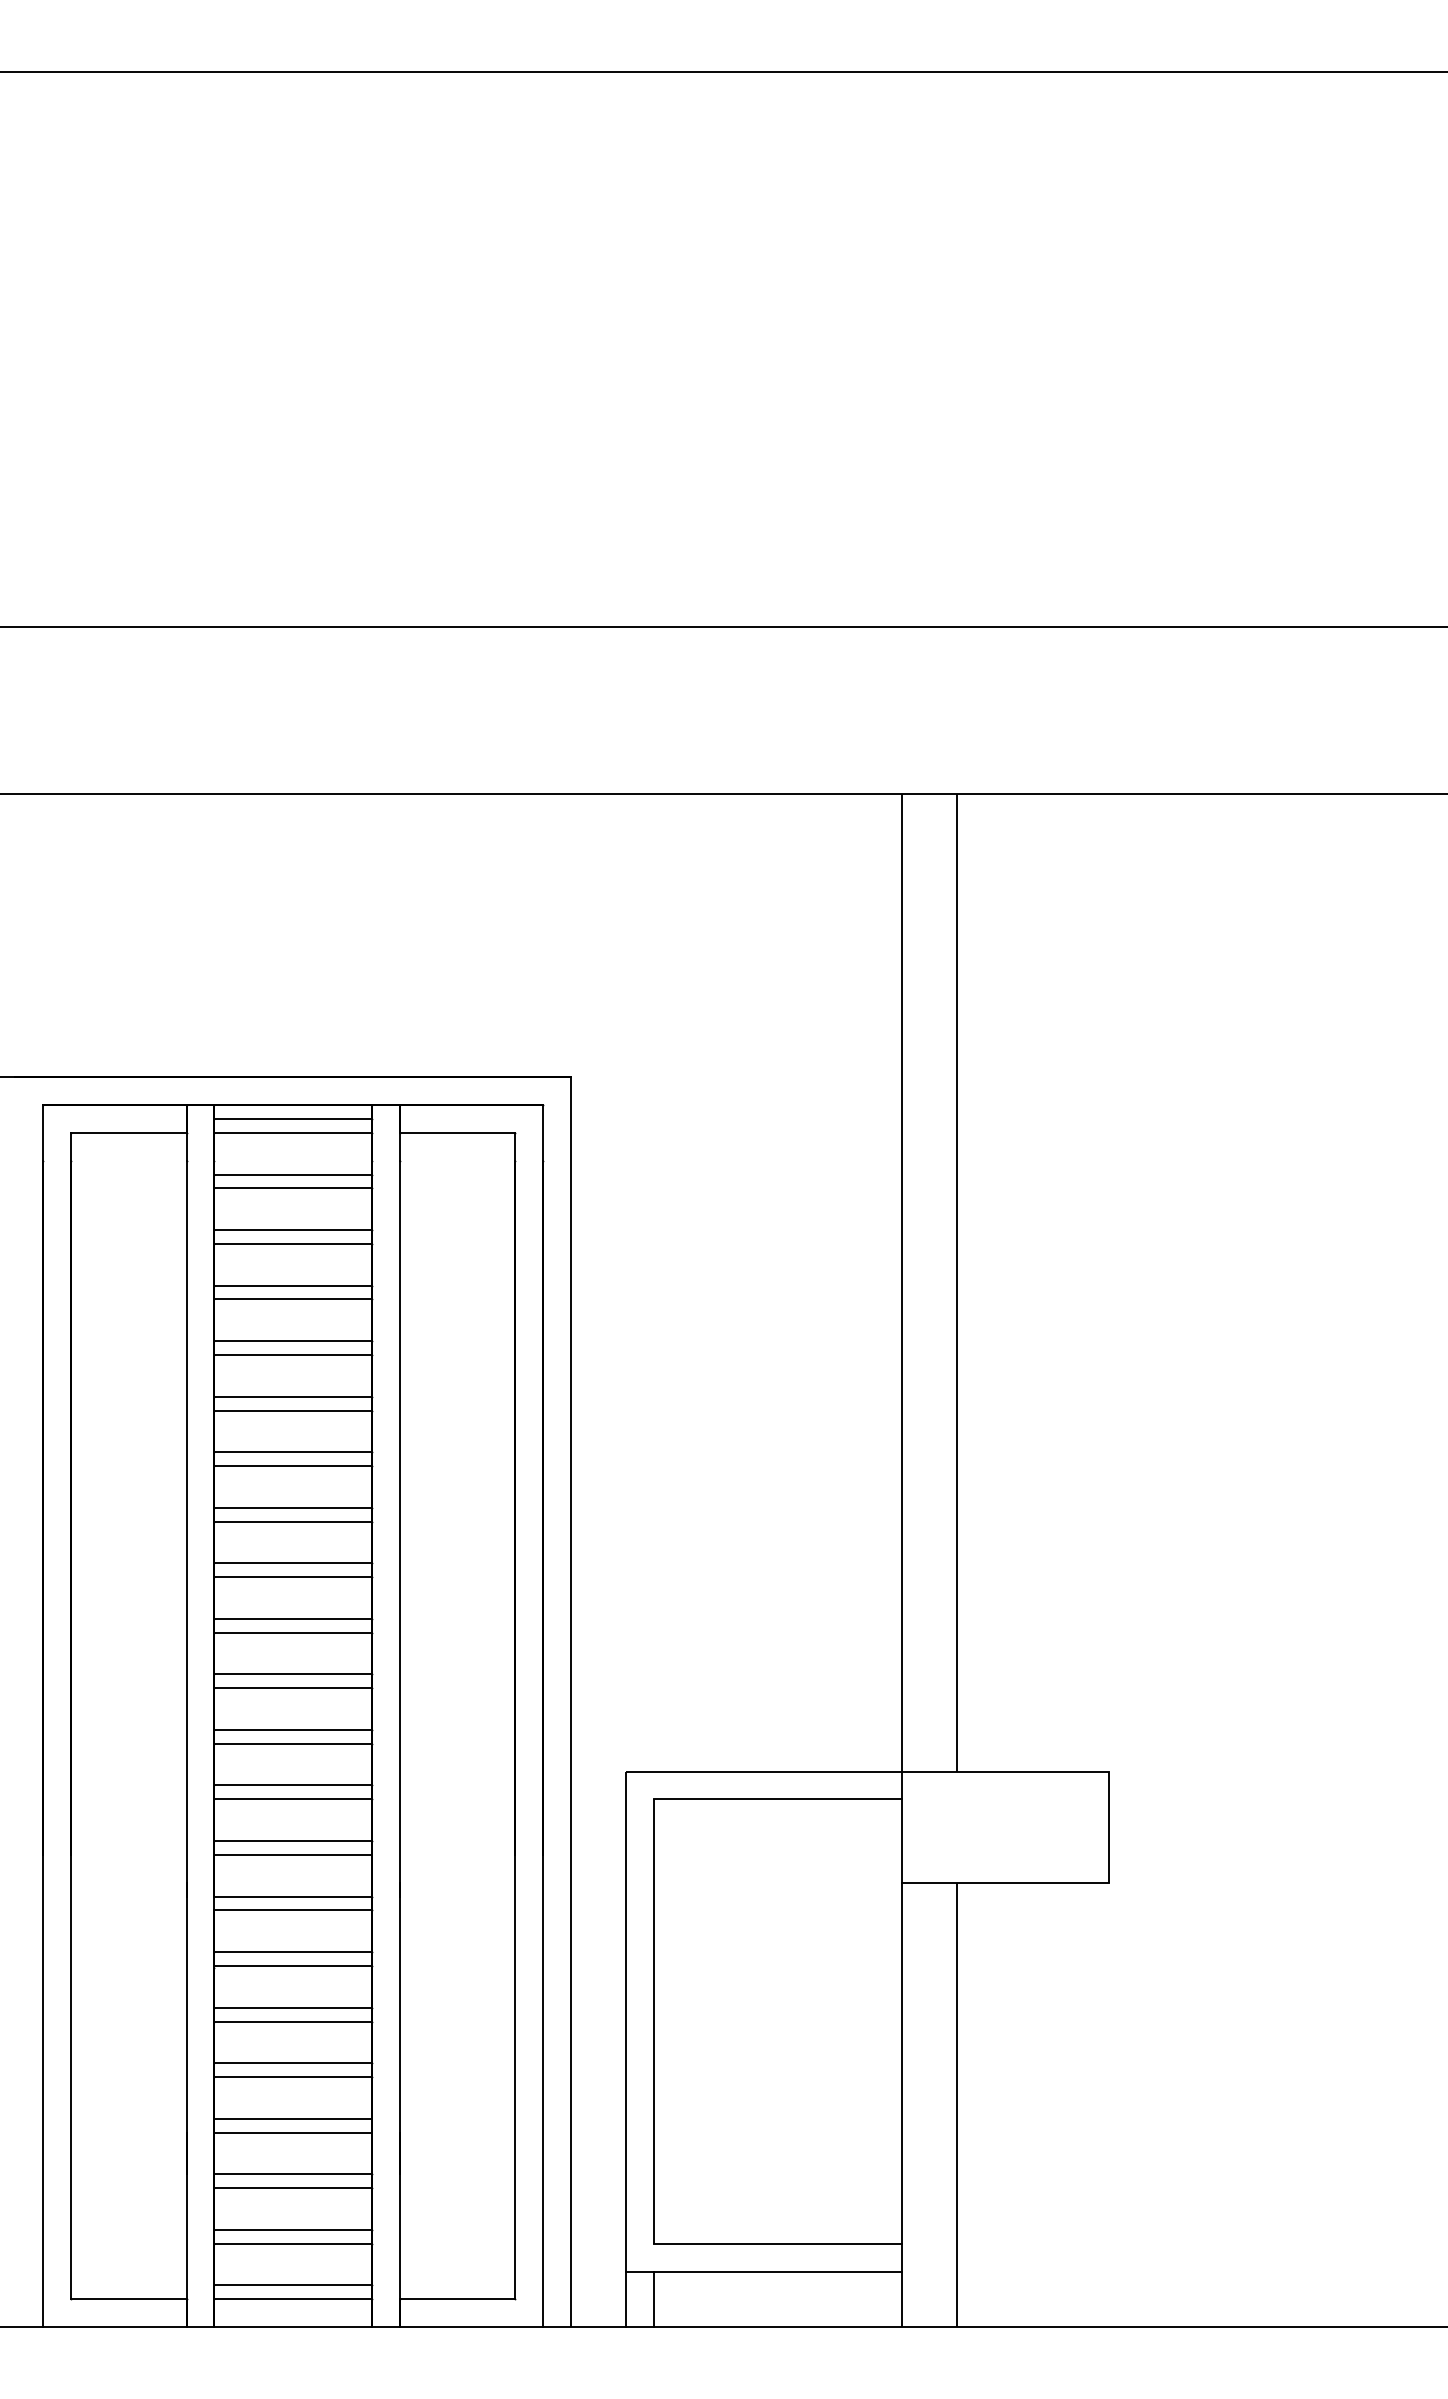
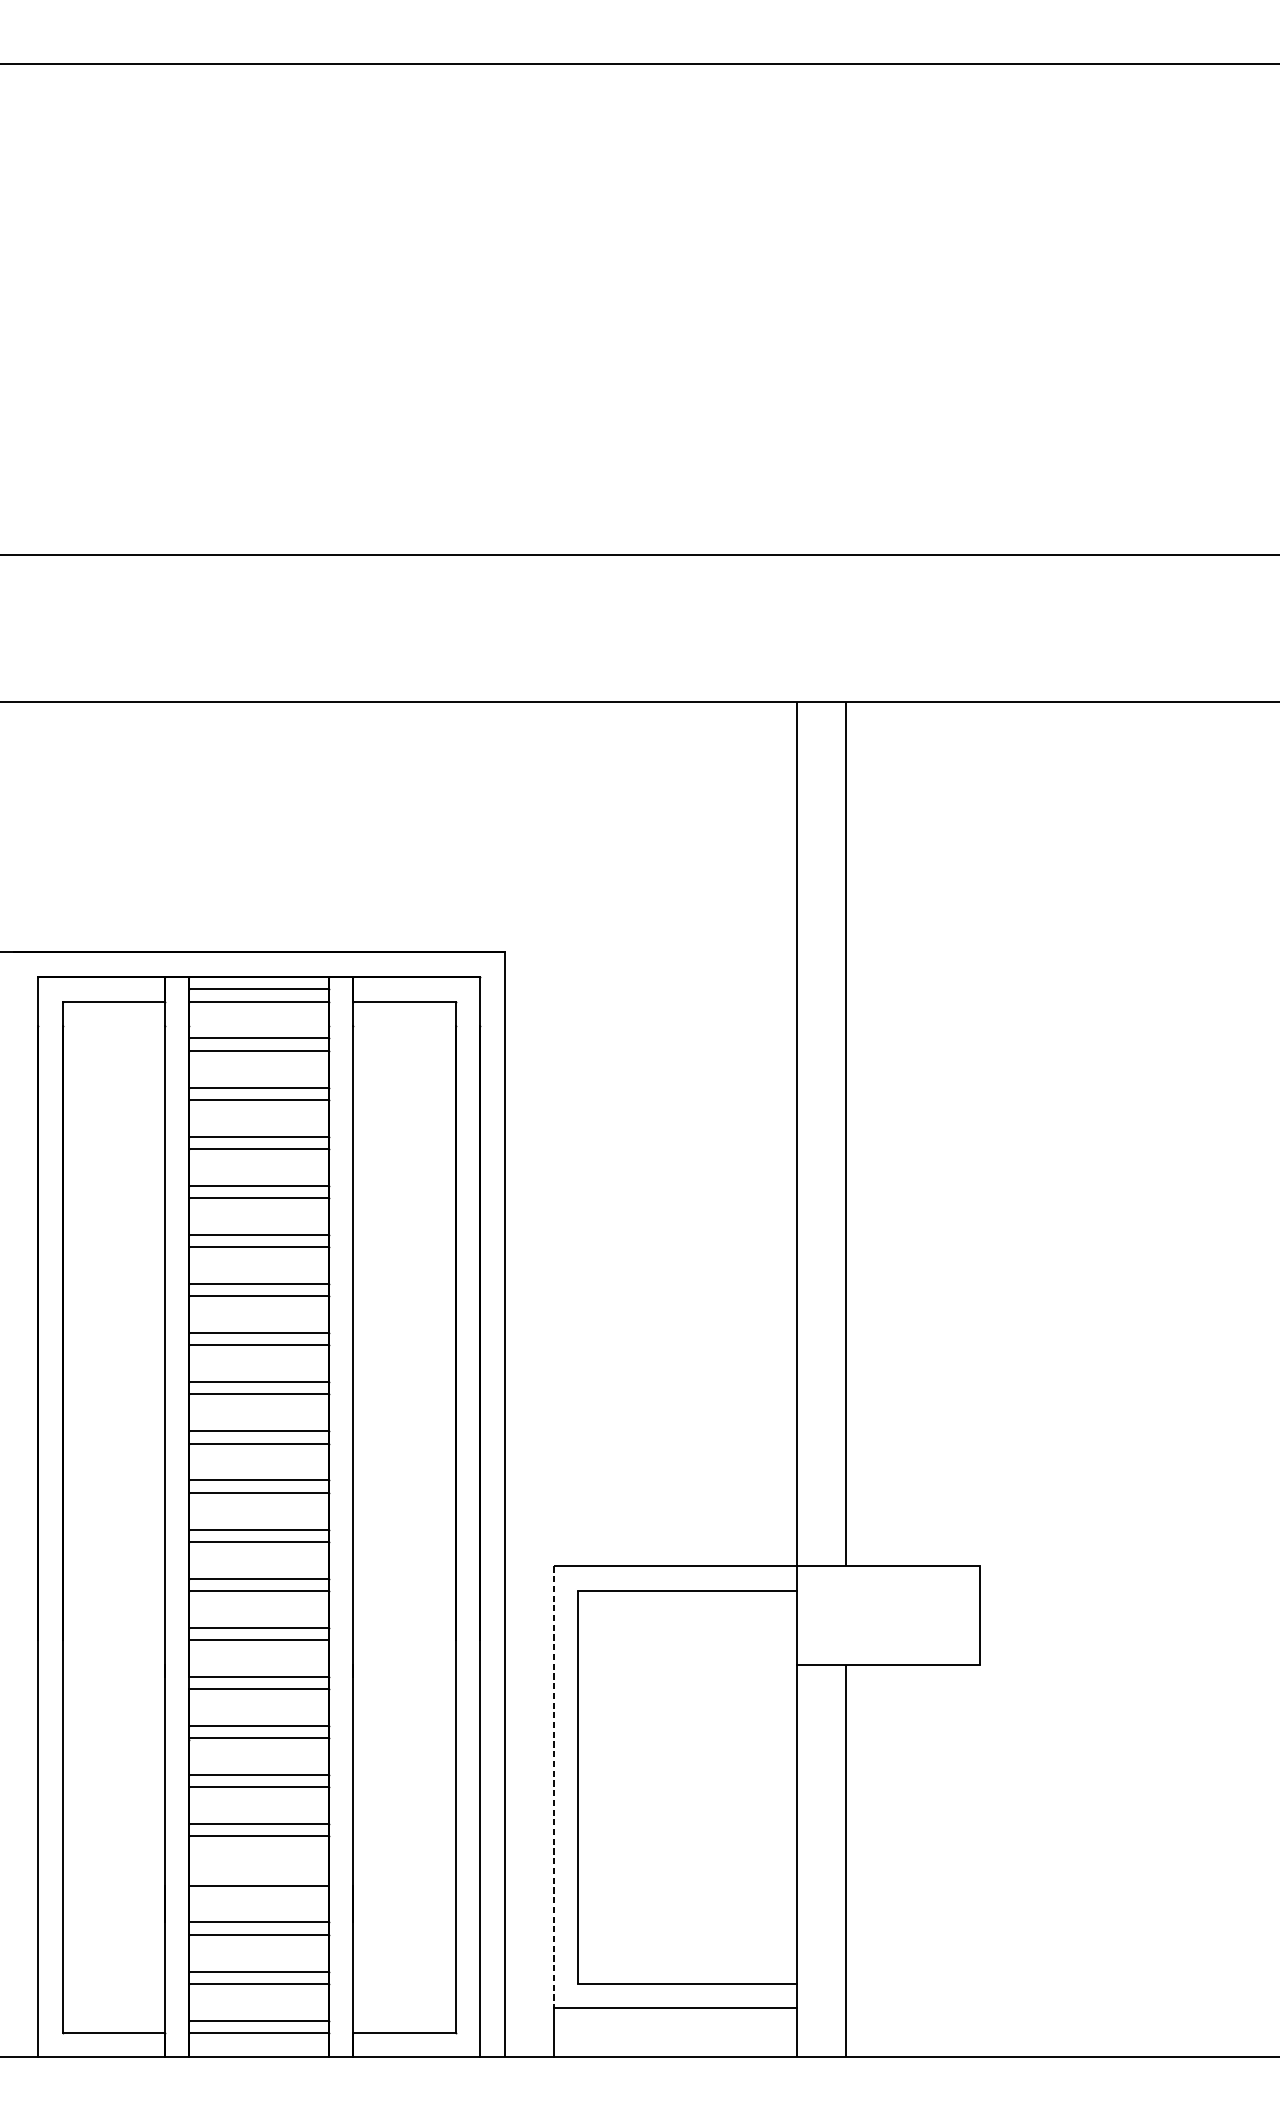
line: (626, 2021) -> (553, 1787), solid -> dashed
line: (292, 2118) -> (258, 1873), removed
line: (654, 2299) -> (578, 2033), removed

